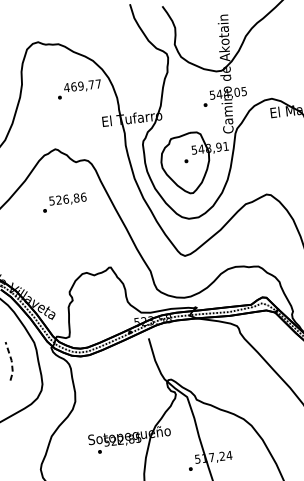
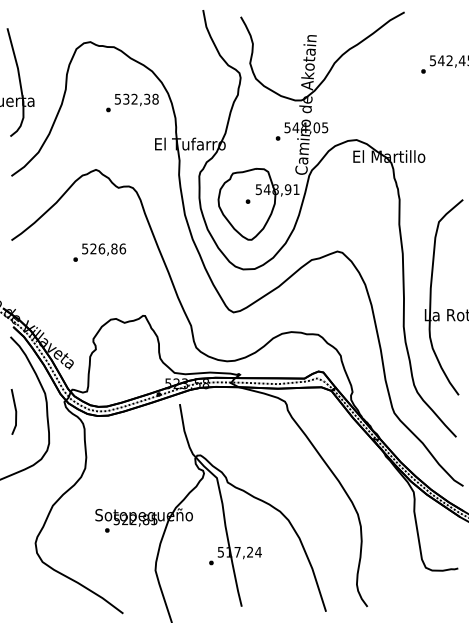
text: (82, 85) -> (136, 98), 469,77 -> 532,38
text: (64, 202) -> (99, 252), moved
line: (11, 360) -> (16, 411), dashed -> solid

